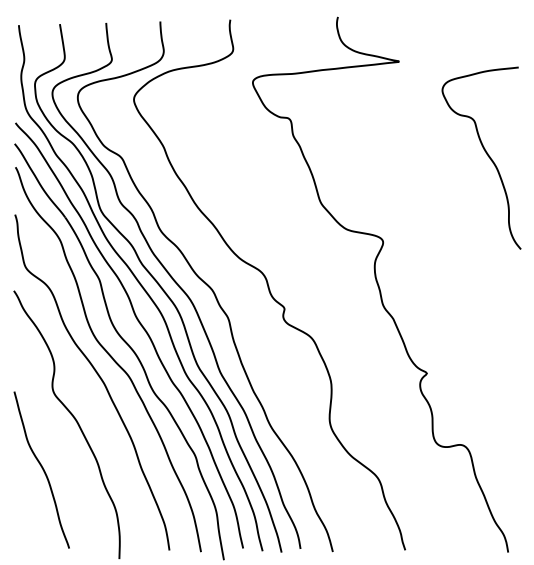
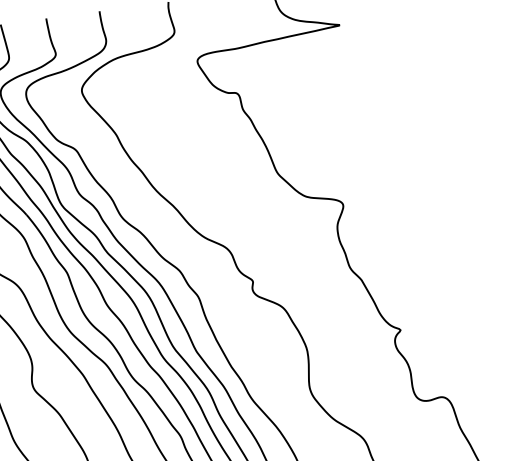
curve: (486, 154) -> (435, 107), removed

